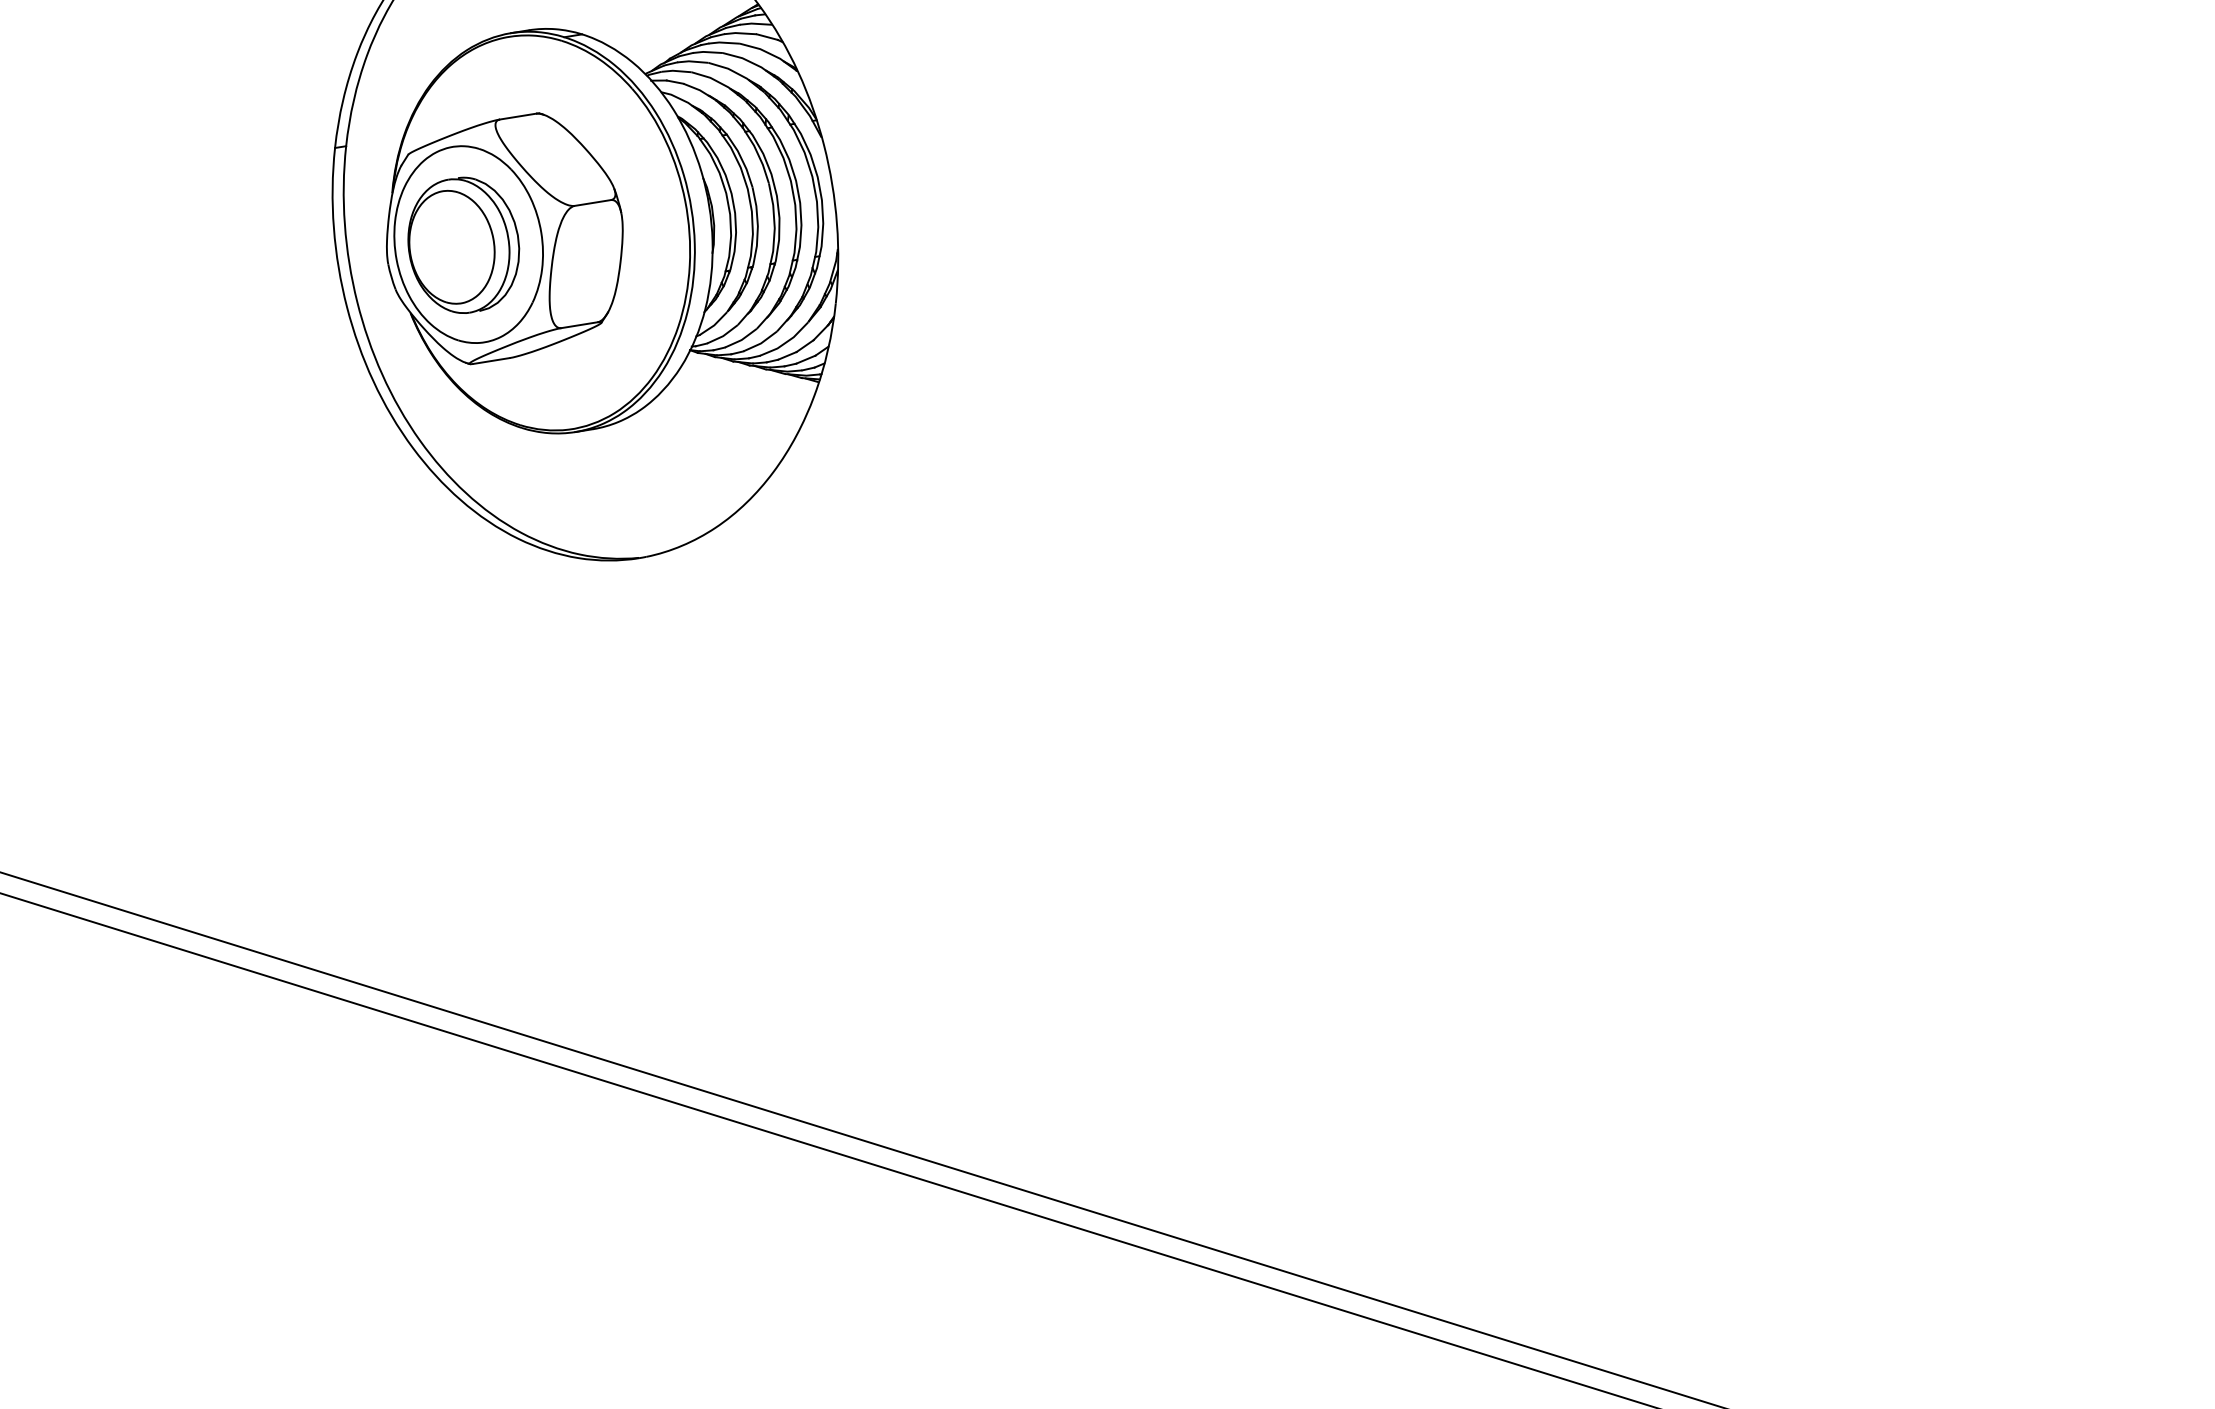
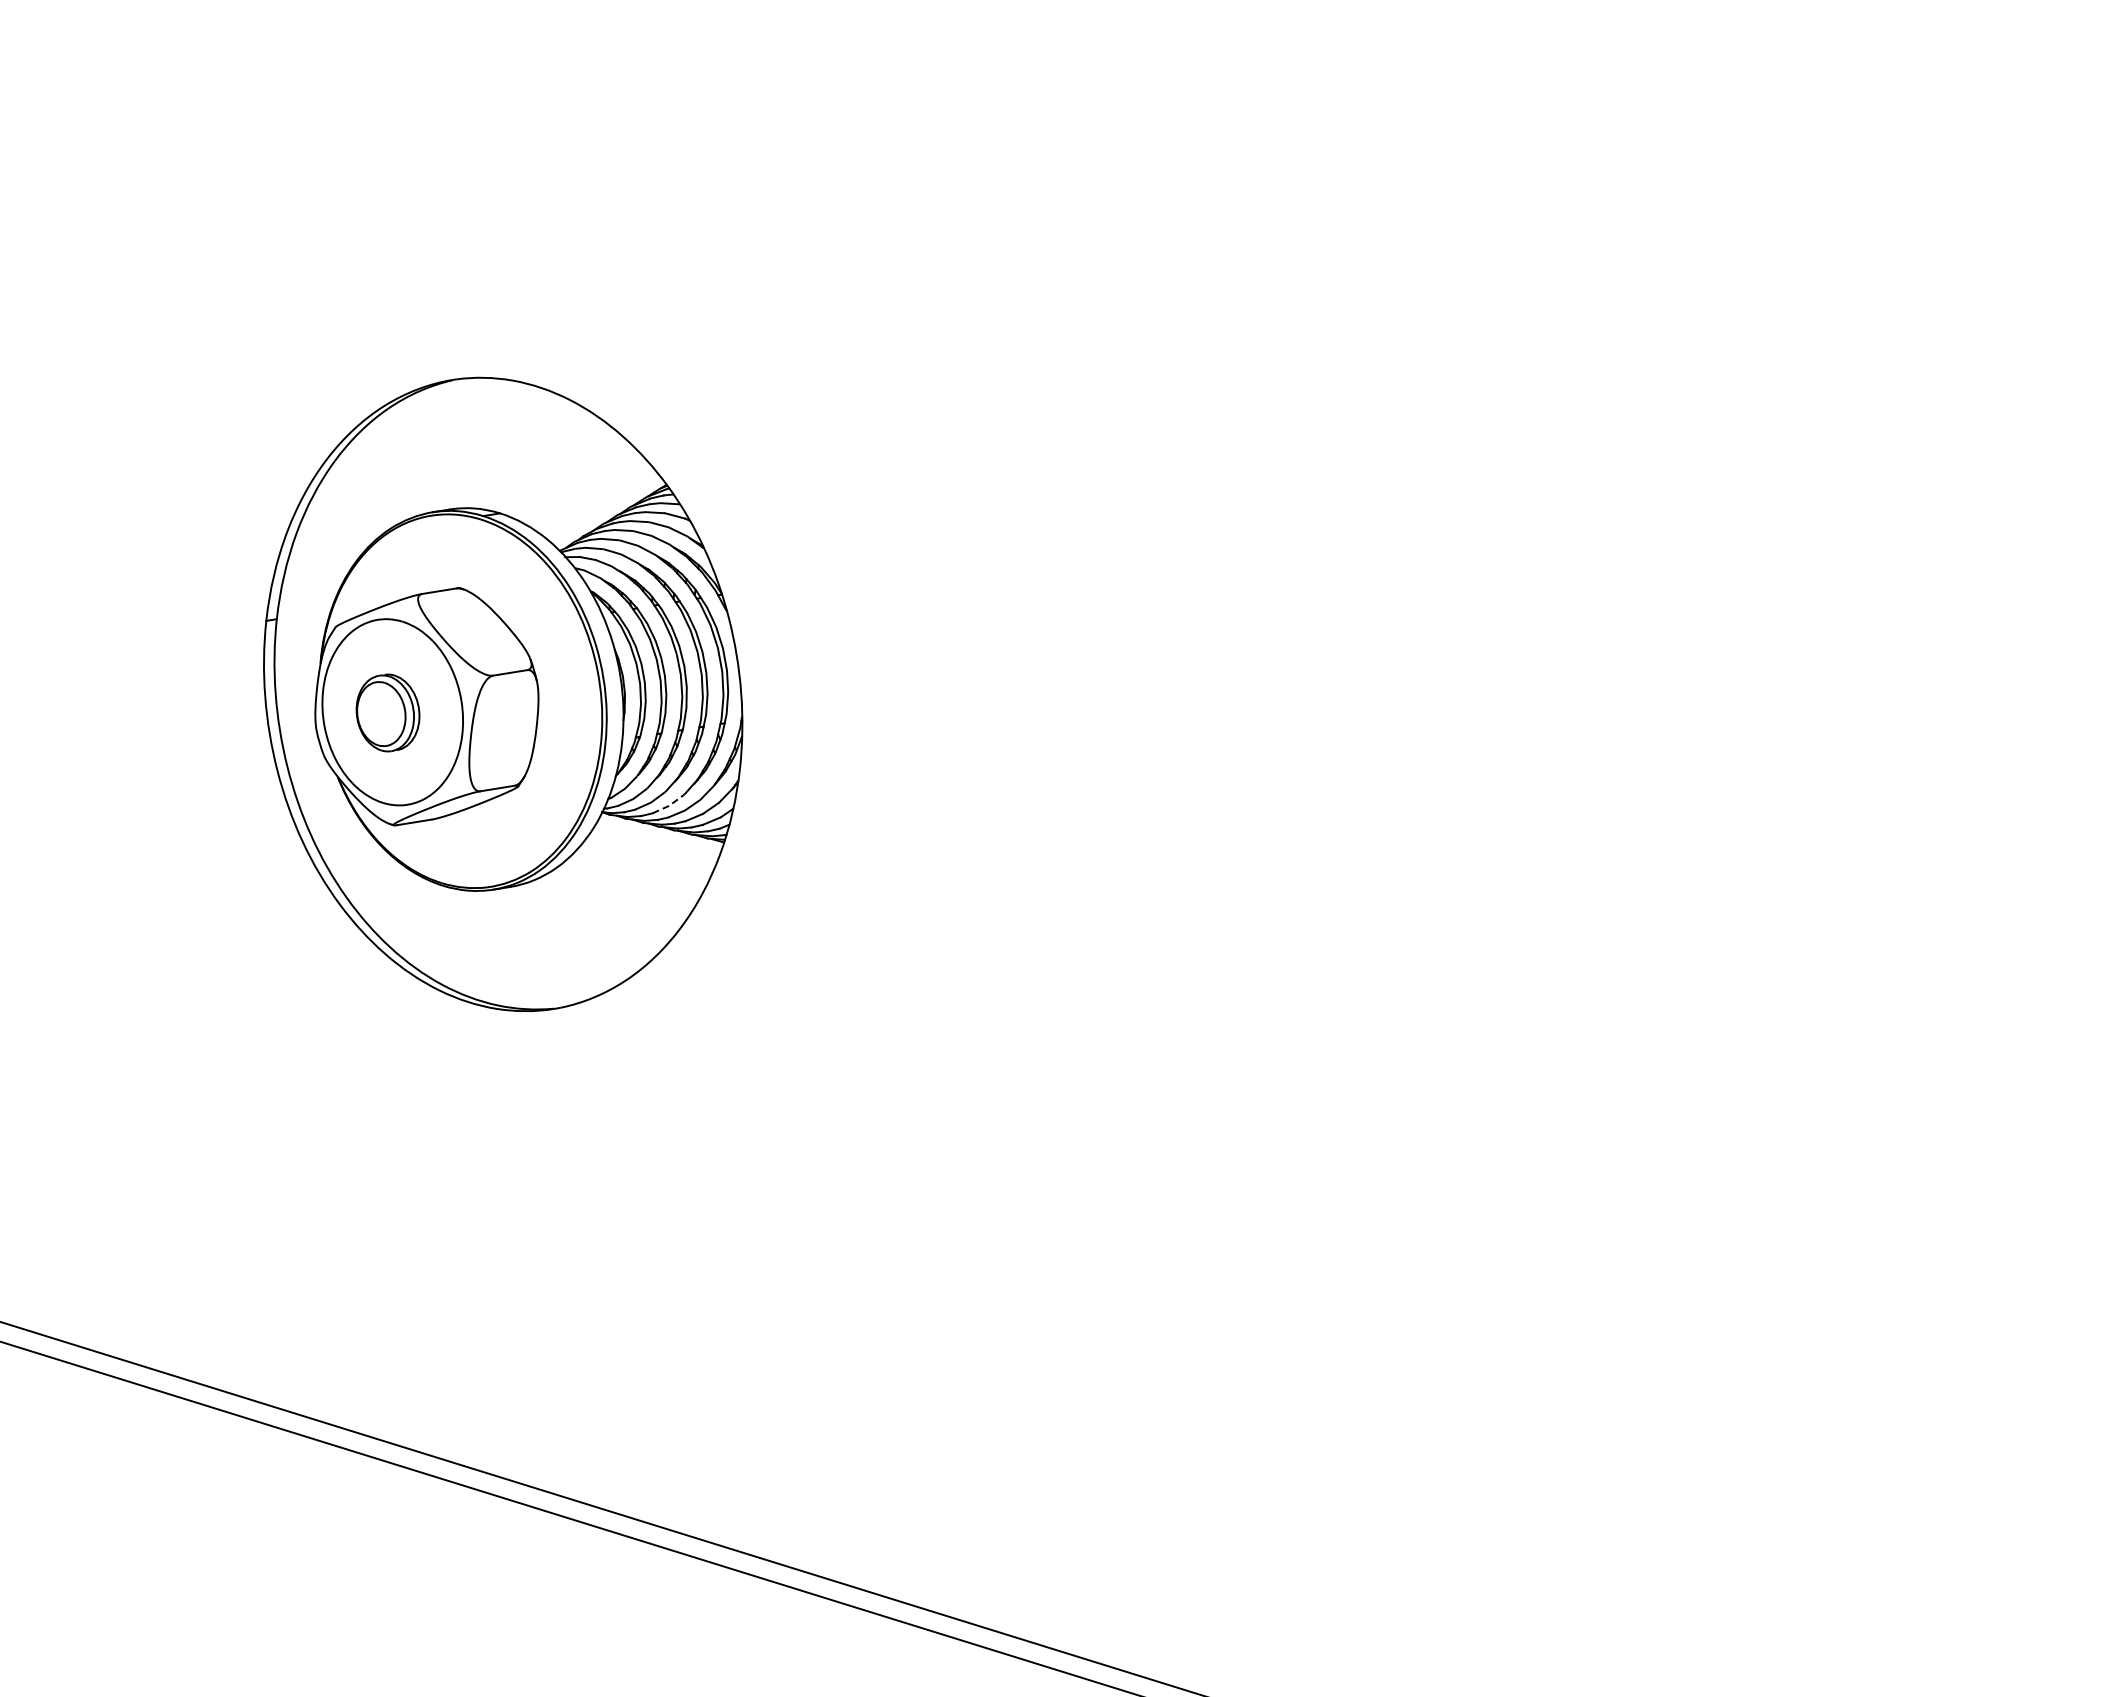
part: (463, 244) -> (387, 712), size x0.6
line: (761, 343) -> (669, 805), solid -> dashed

